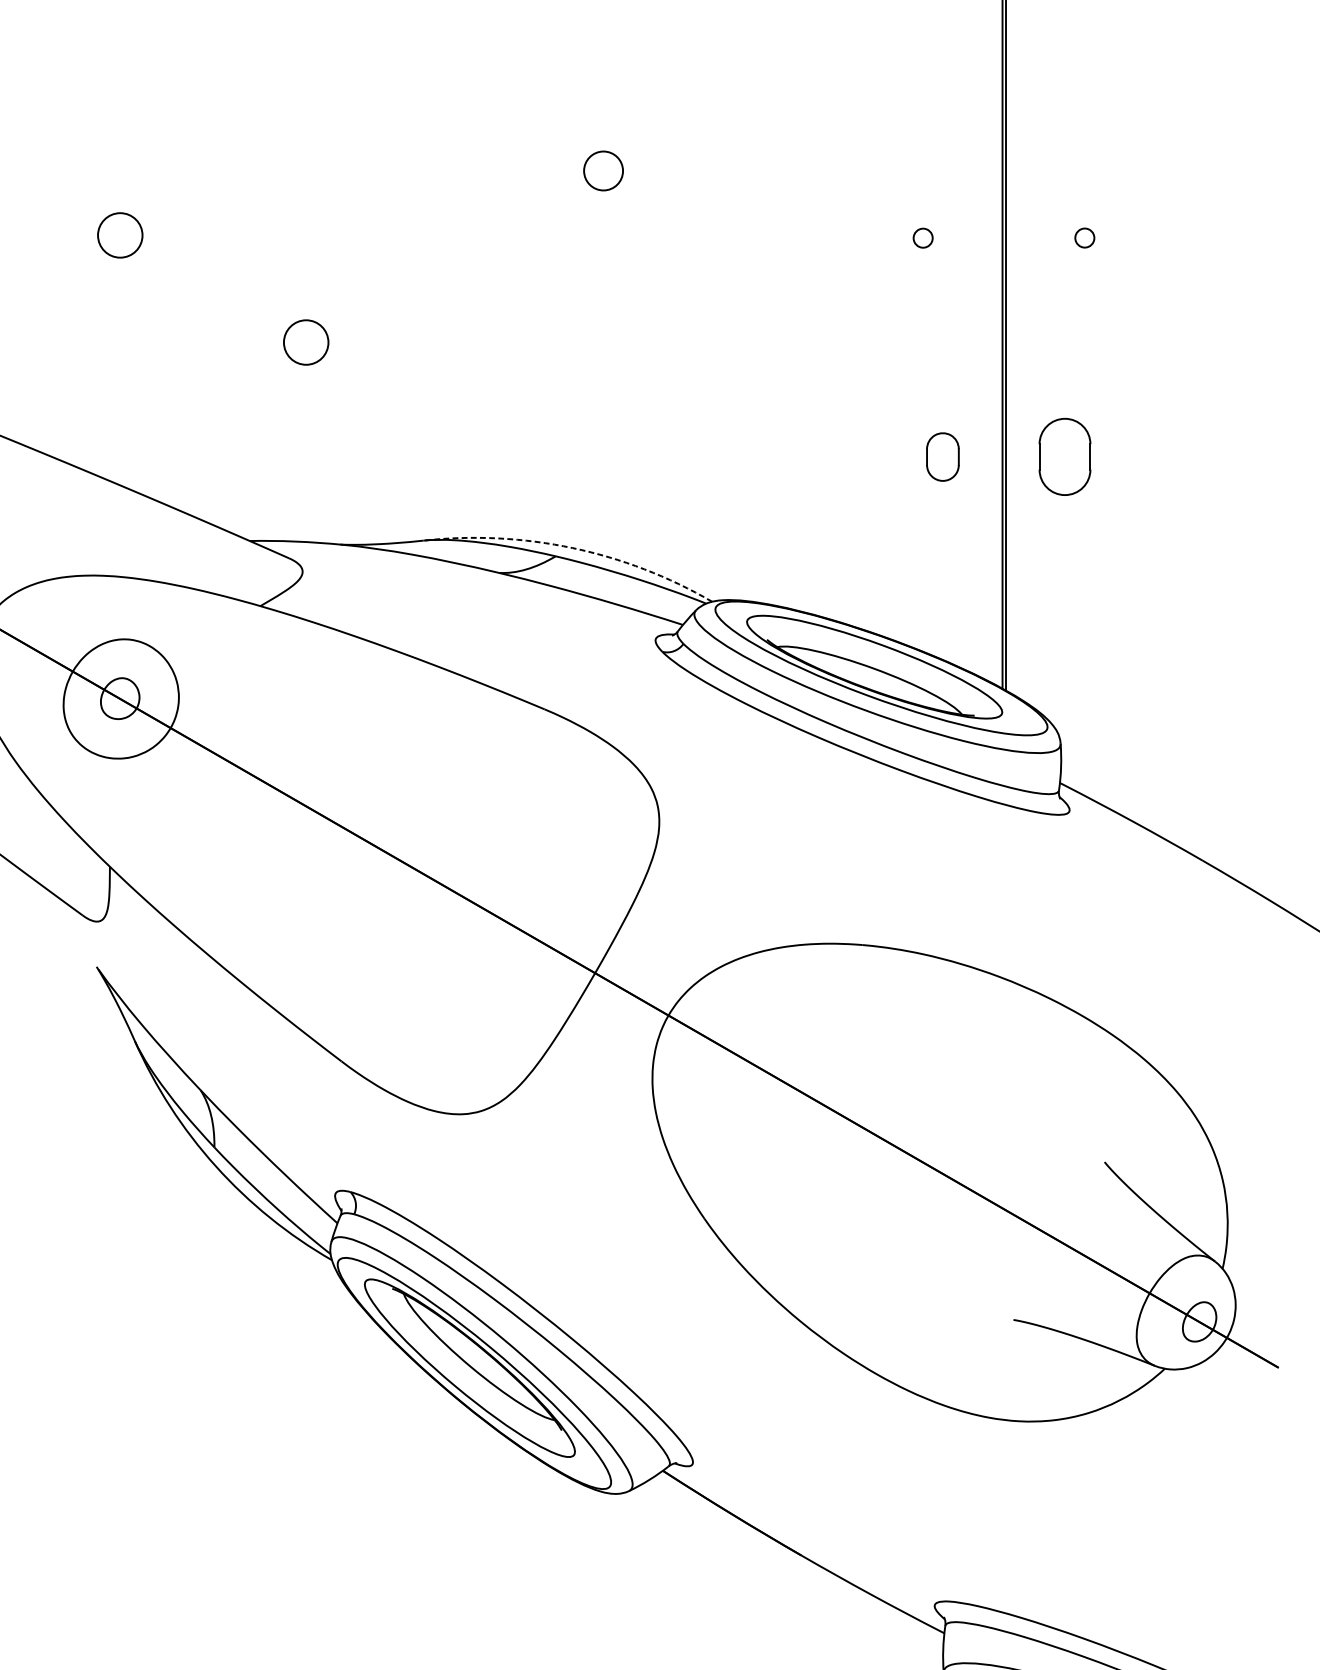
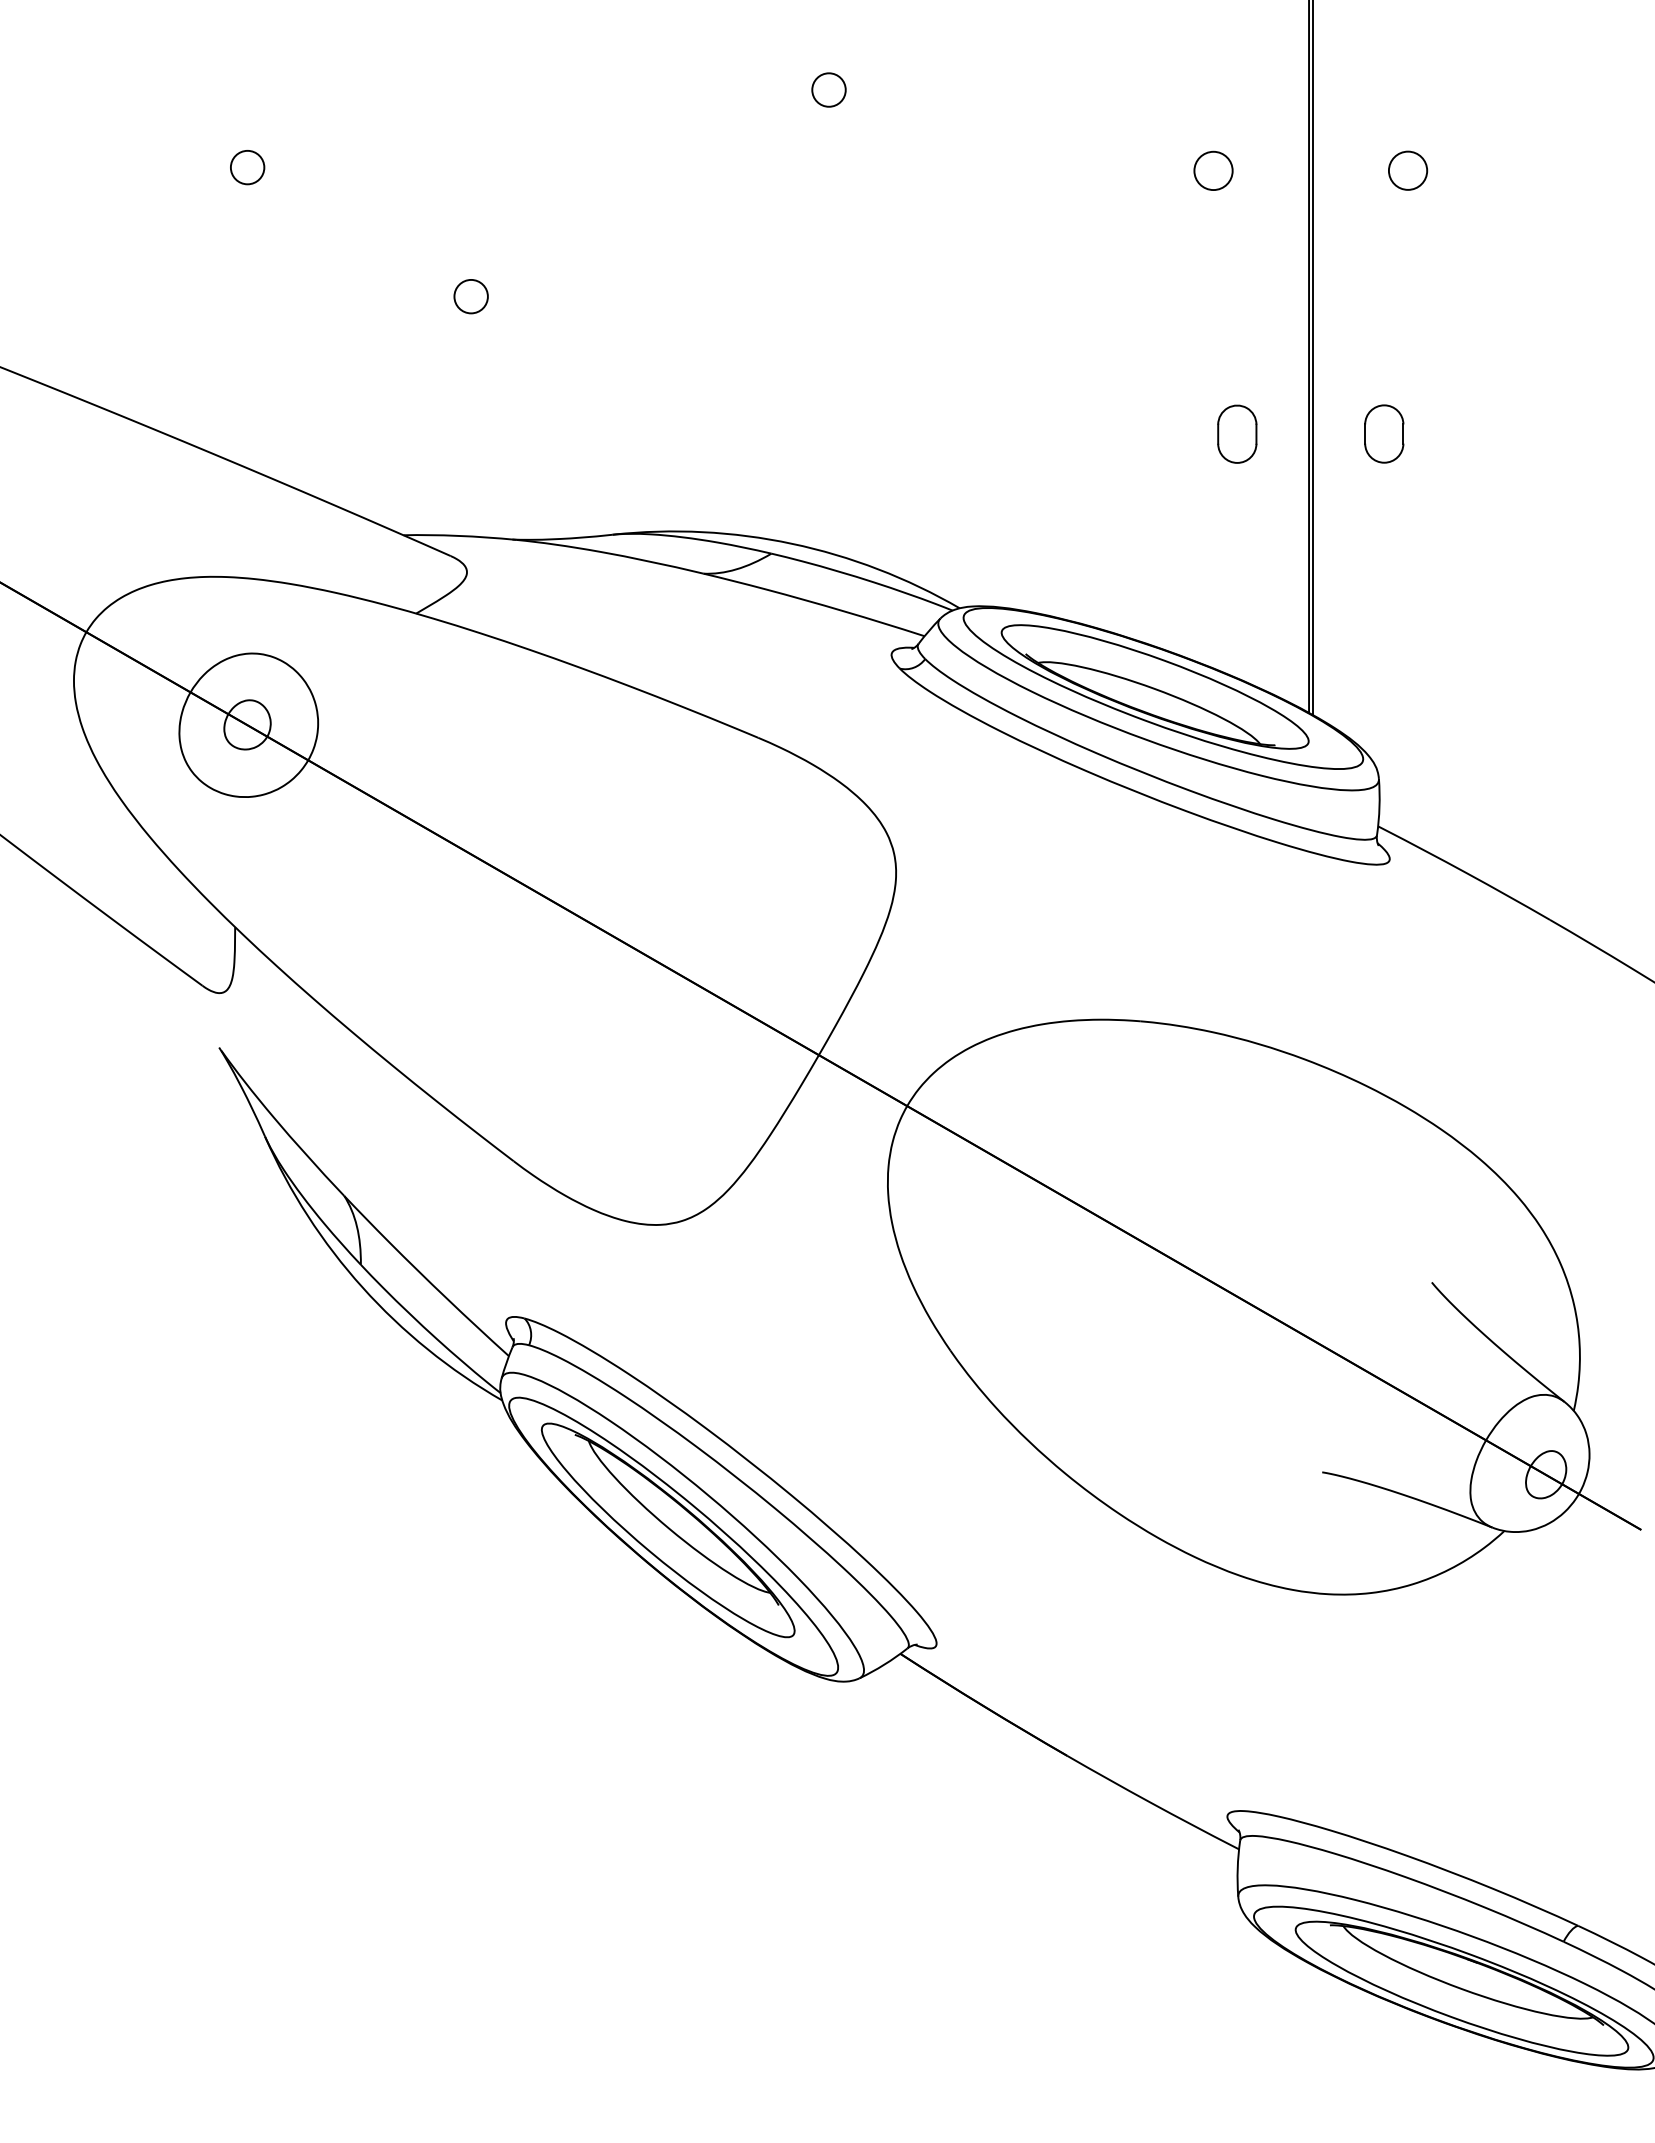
circle: (603, 170) -> (828, 89), size x0.71
circle: (120, 235) -> (247, 167), size x0.62
circle: (923, 237) -> (1213, 170), size x1.67
circle: (1084, 237) -> (1407, 170), size x1.67
circle: (305, 342) -> (470, 296), size x0.62
part: (1065, 456) -> (1384, 433), size x0.62
arc: (572, 547) -> (791, 543), dashed -> solid

